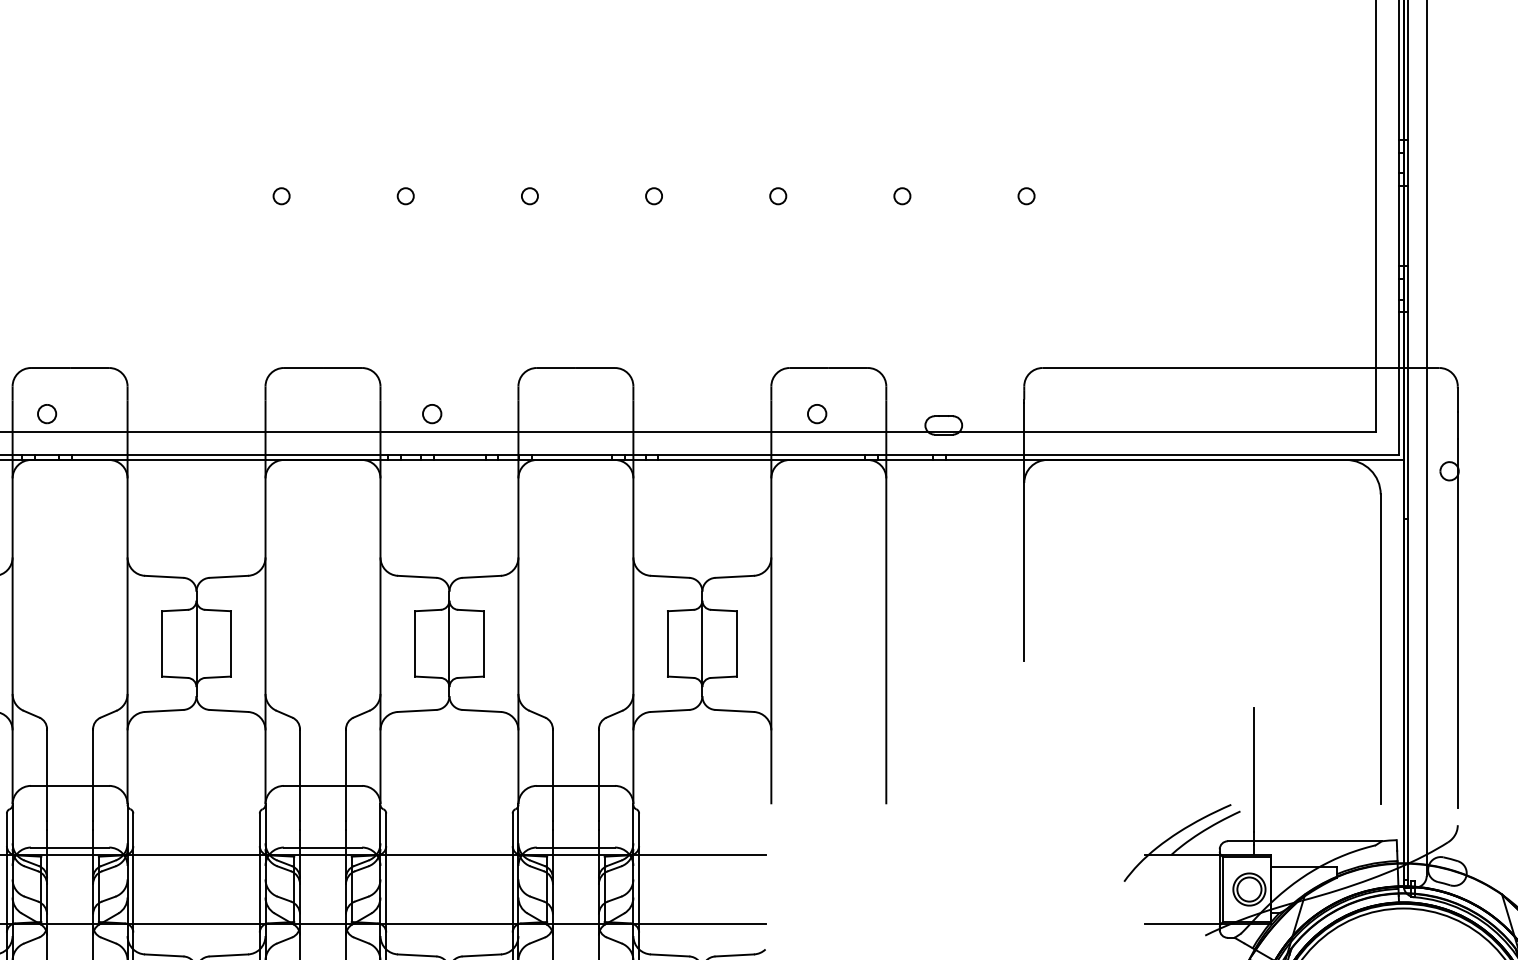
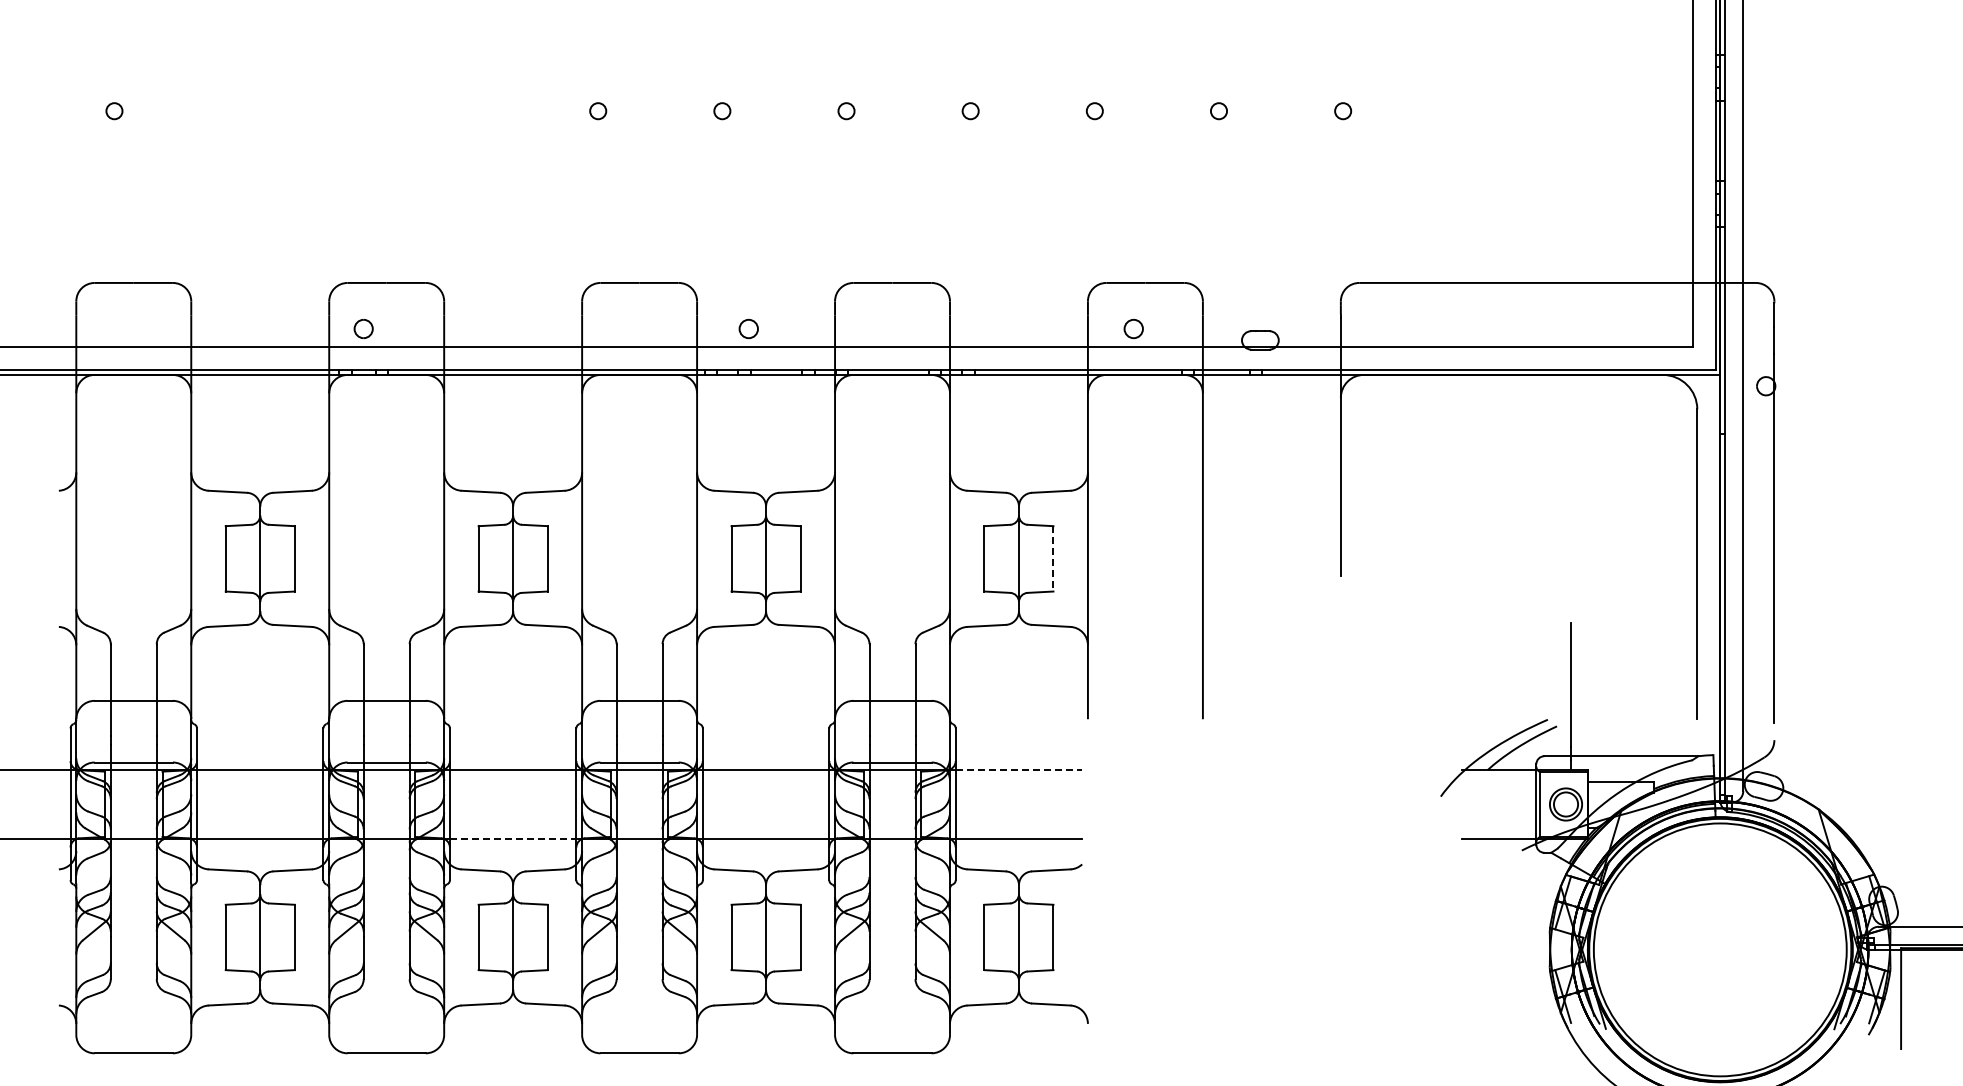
line: (736, 643) -> (1053, 558), solid -> dashed
line: (702, 855) -> (1019, 770), solid -> dashed
line: (196, 924) -> (513, 839), solid -> dashed

